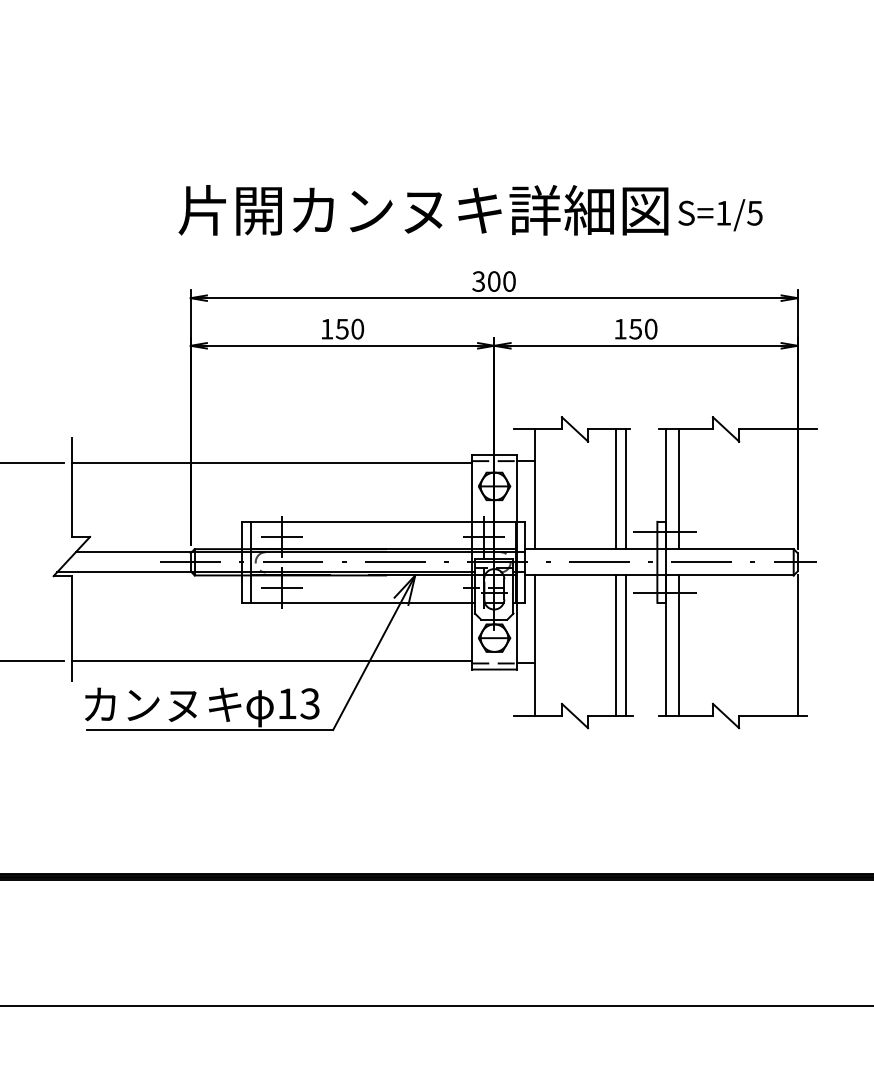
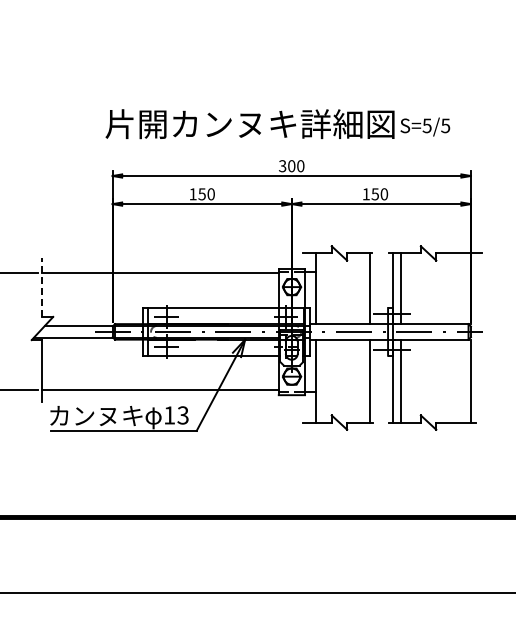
text: (722, 212) -> (426, 125), S=1/5 -> S=5/5
line: (71, 487) -> (42, 287), solid -> dashed
line: (615, 488) -> (363, 288), removed
line: (615, 644) -> (363, 380), removed

